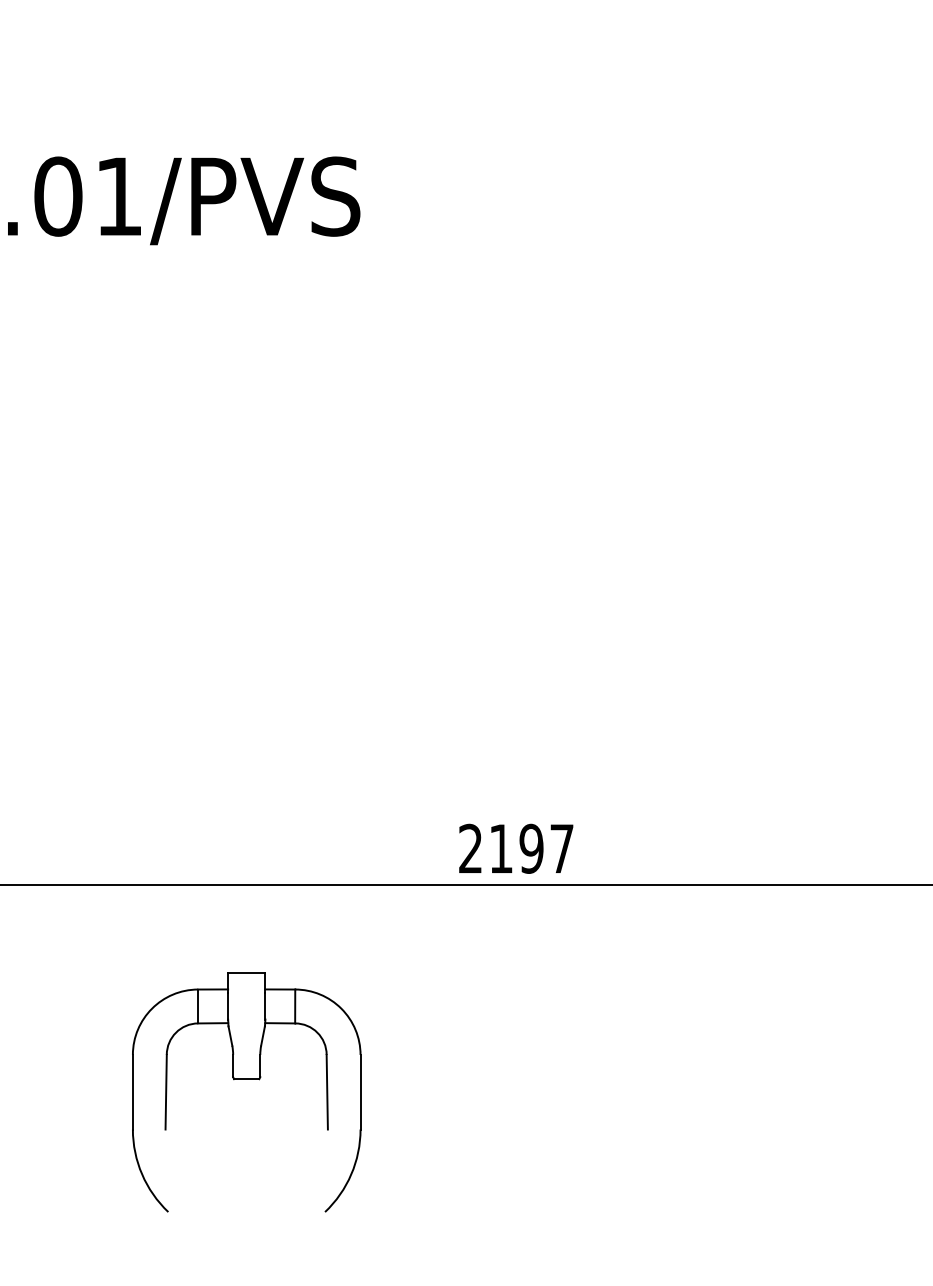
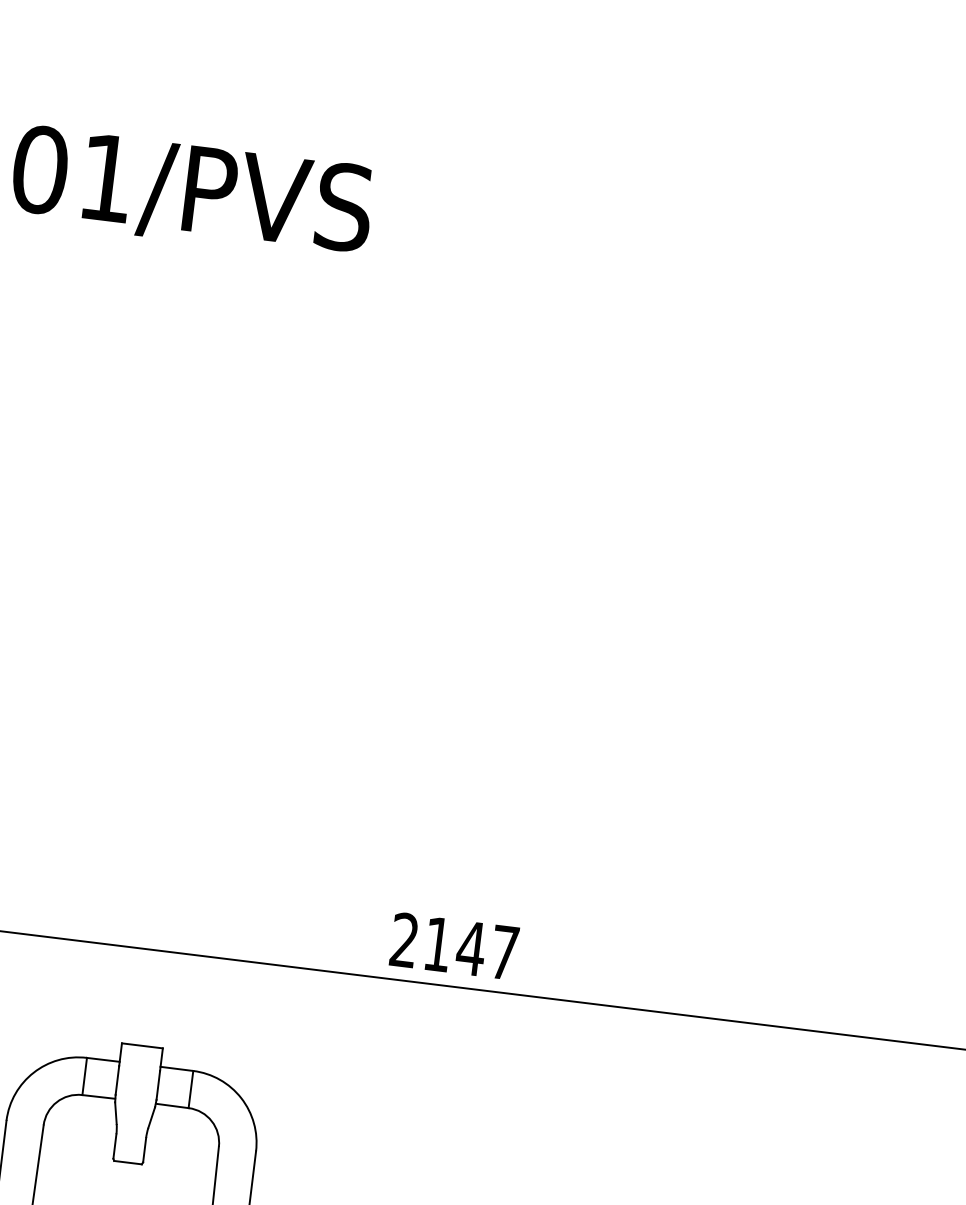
text: (531, 848) -> (471, 948), 2197 -> 2147

